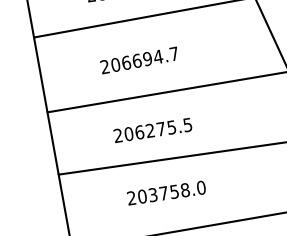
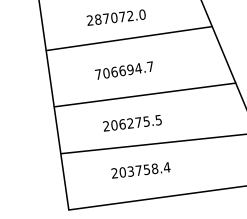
text: (105, 66) -> (98, 74), 206694.7 -> 706694.7
text: (200, 187) -> (166, 167), 203758.0 -> 203758.4

